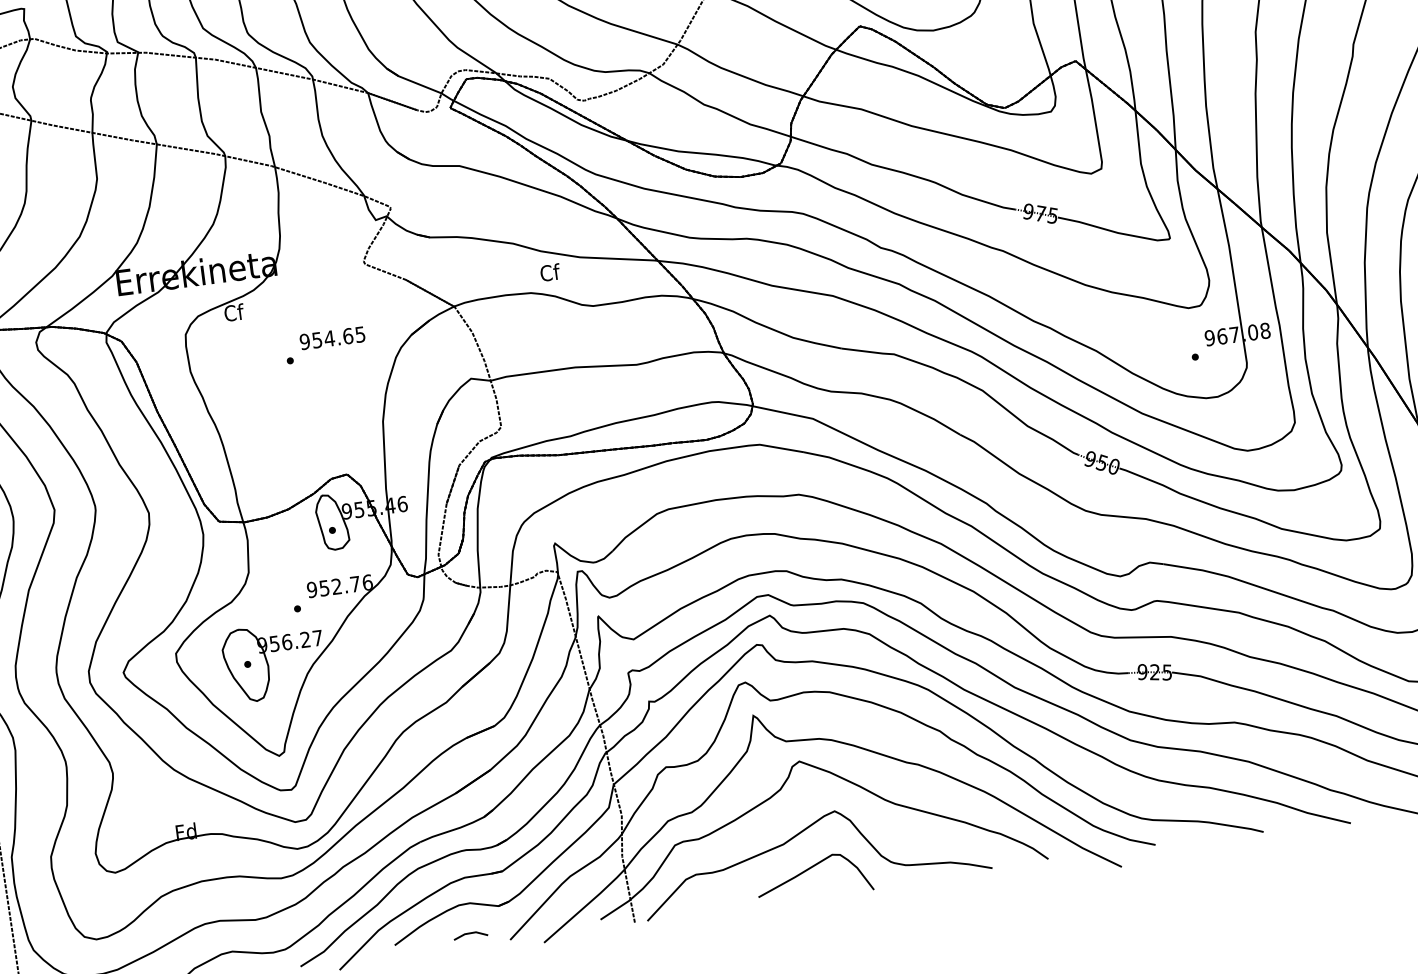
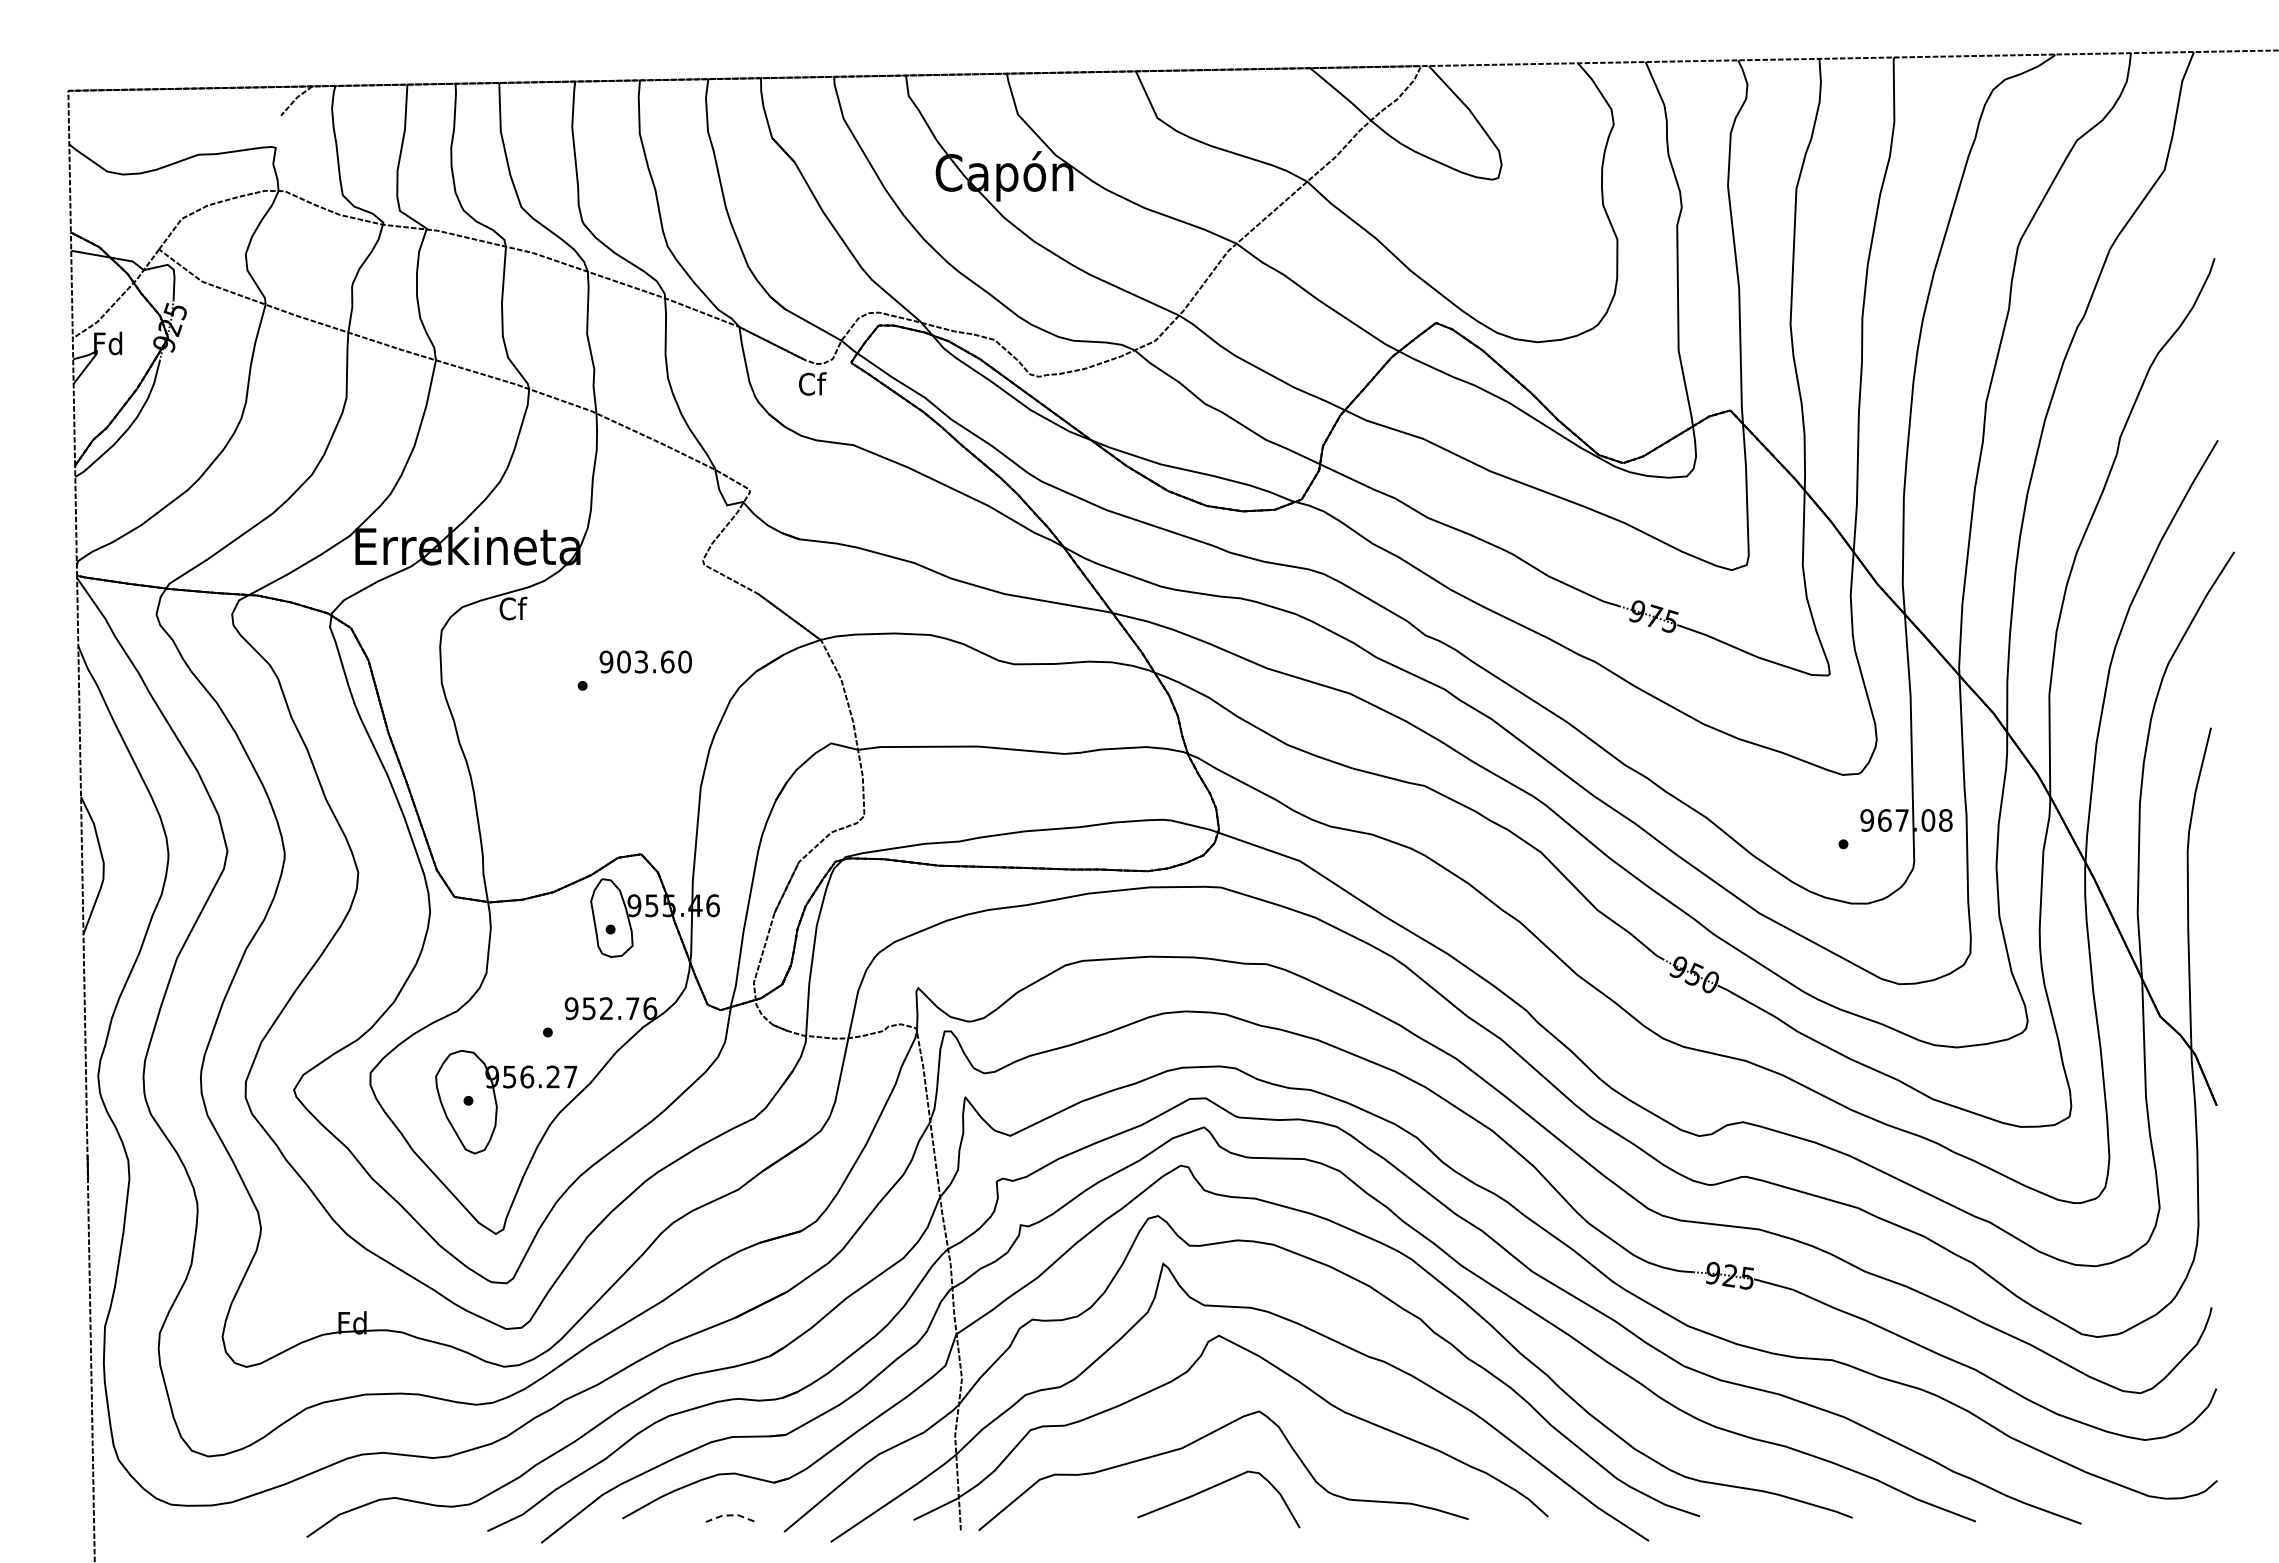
text: (550, 272) -> (812, 383), moved
text: (338, 337) -> (654, 661), 954.65 -> 903.60
line: (470, 933) -> (729, 1515), solid -> dashed

